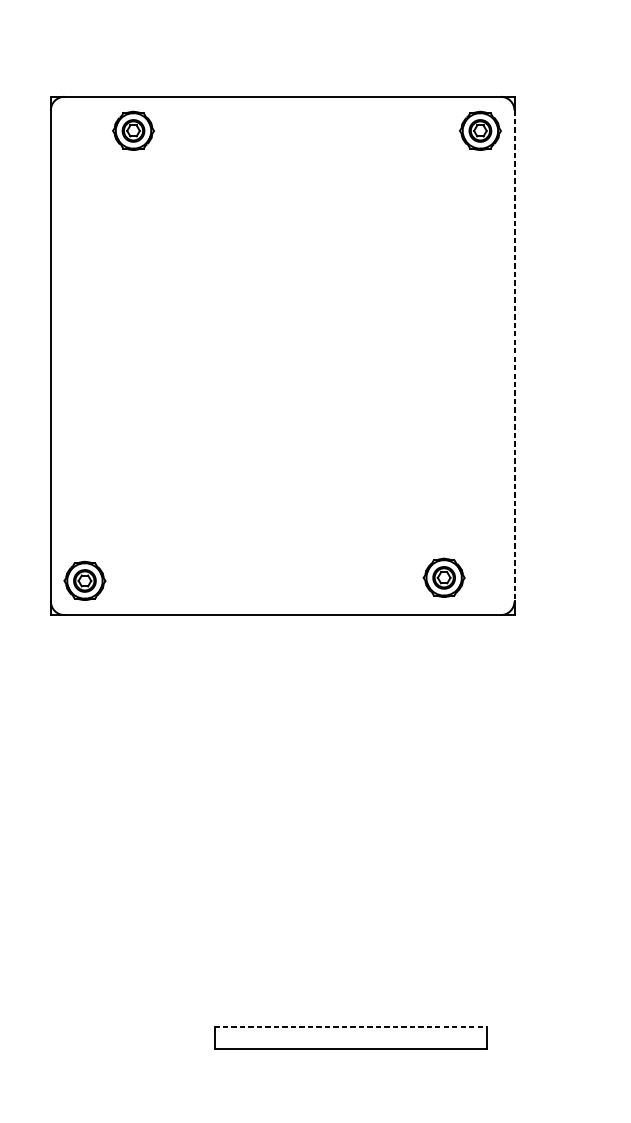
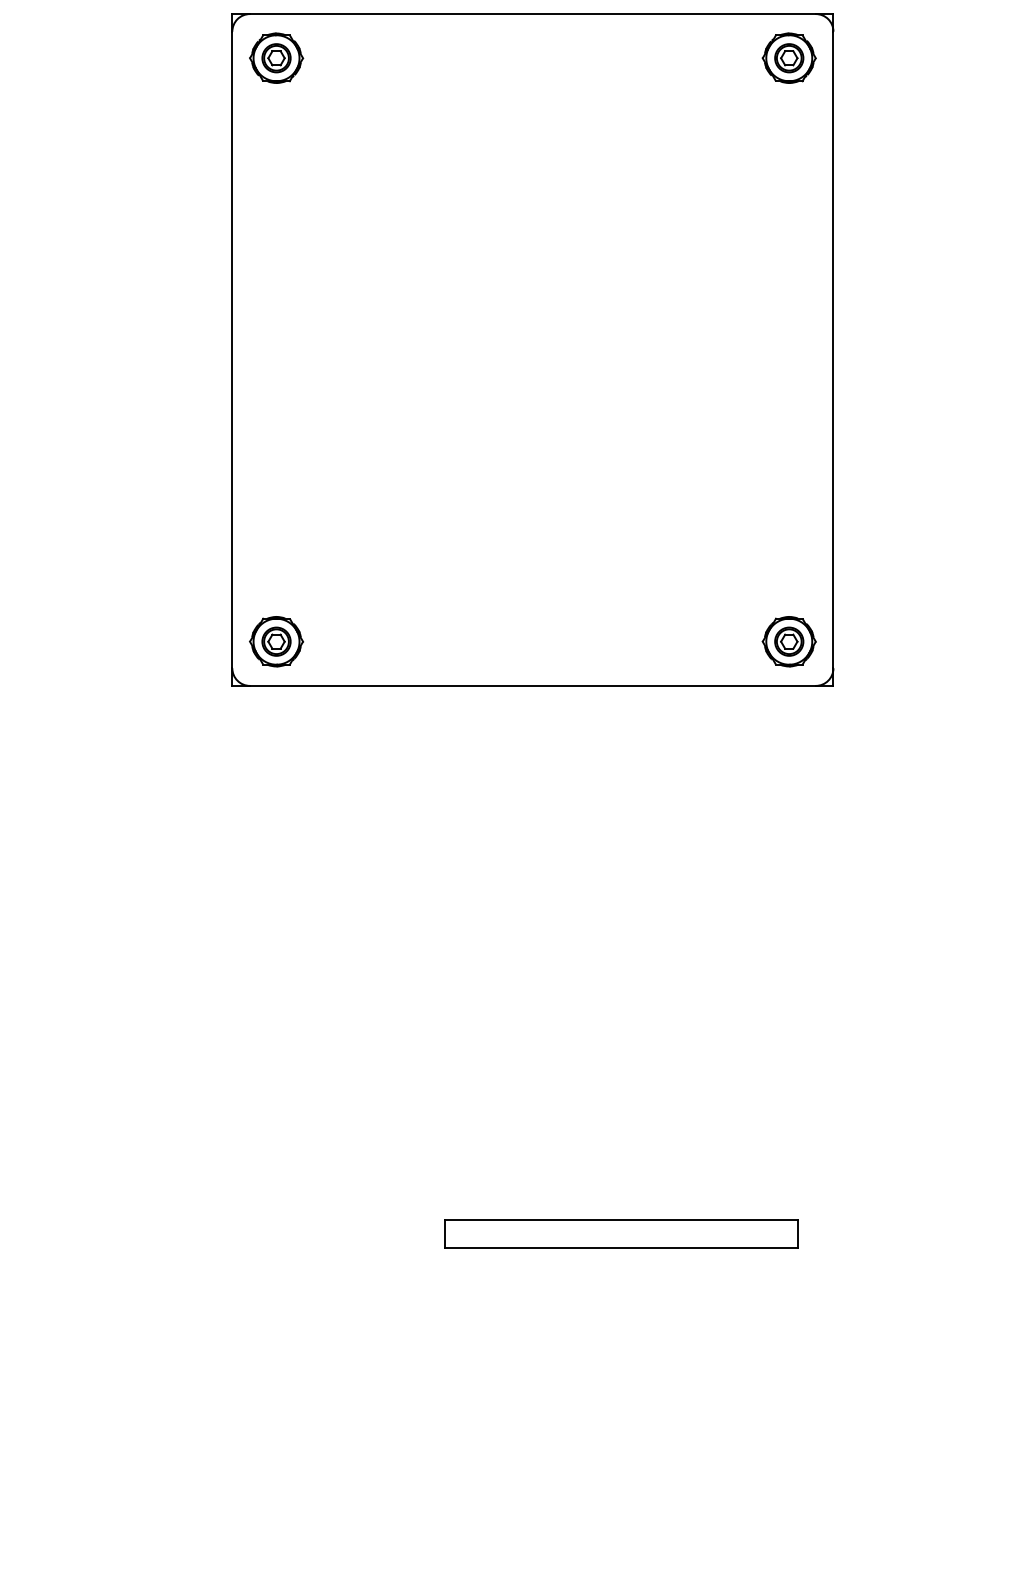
part: (133, 130) -> (276, 57), moved
line: (514, 356) -> (833, 350), dashed -> solid
part: (443, 577) -> (788, 641), moved
line: (351, 1026) -> (621, 1219), dashed -> solid

